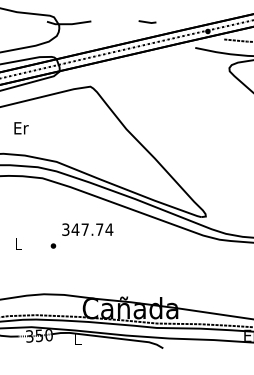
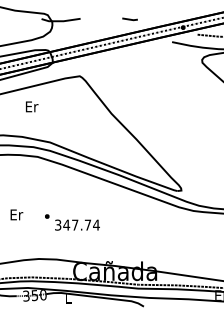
text: (21, 127) -> (32, 106), moved
text: (87, 228) -> (77, 224), moved
text: (18, 243) -> (16, 214), L -> Er

